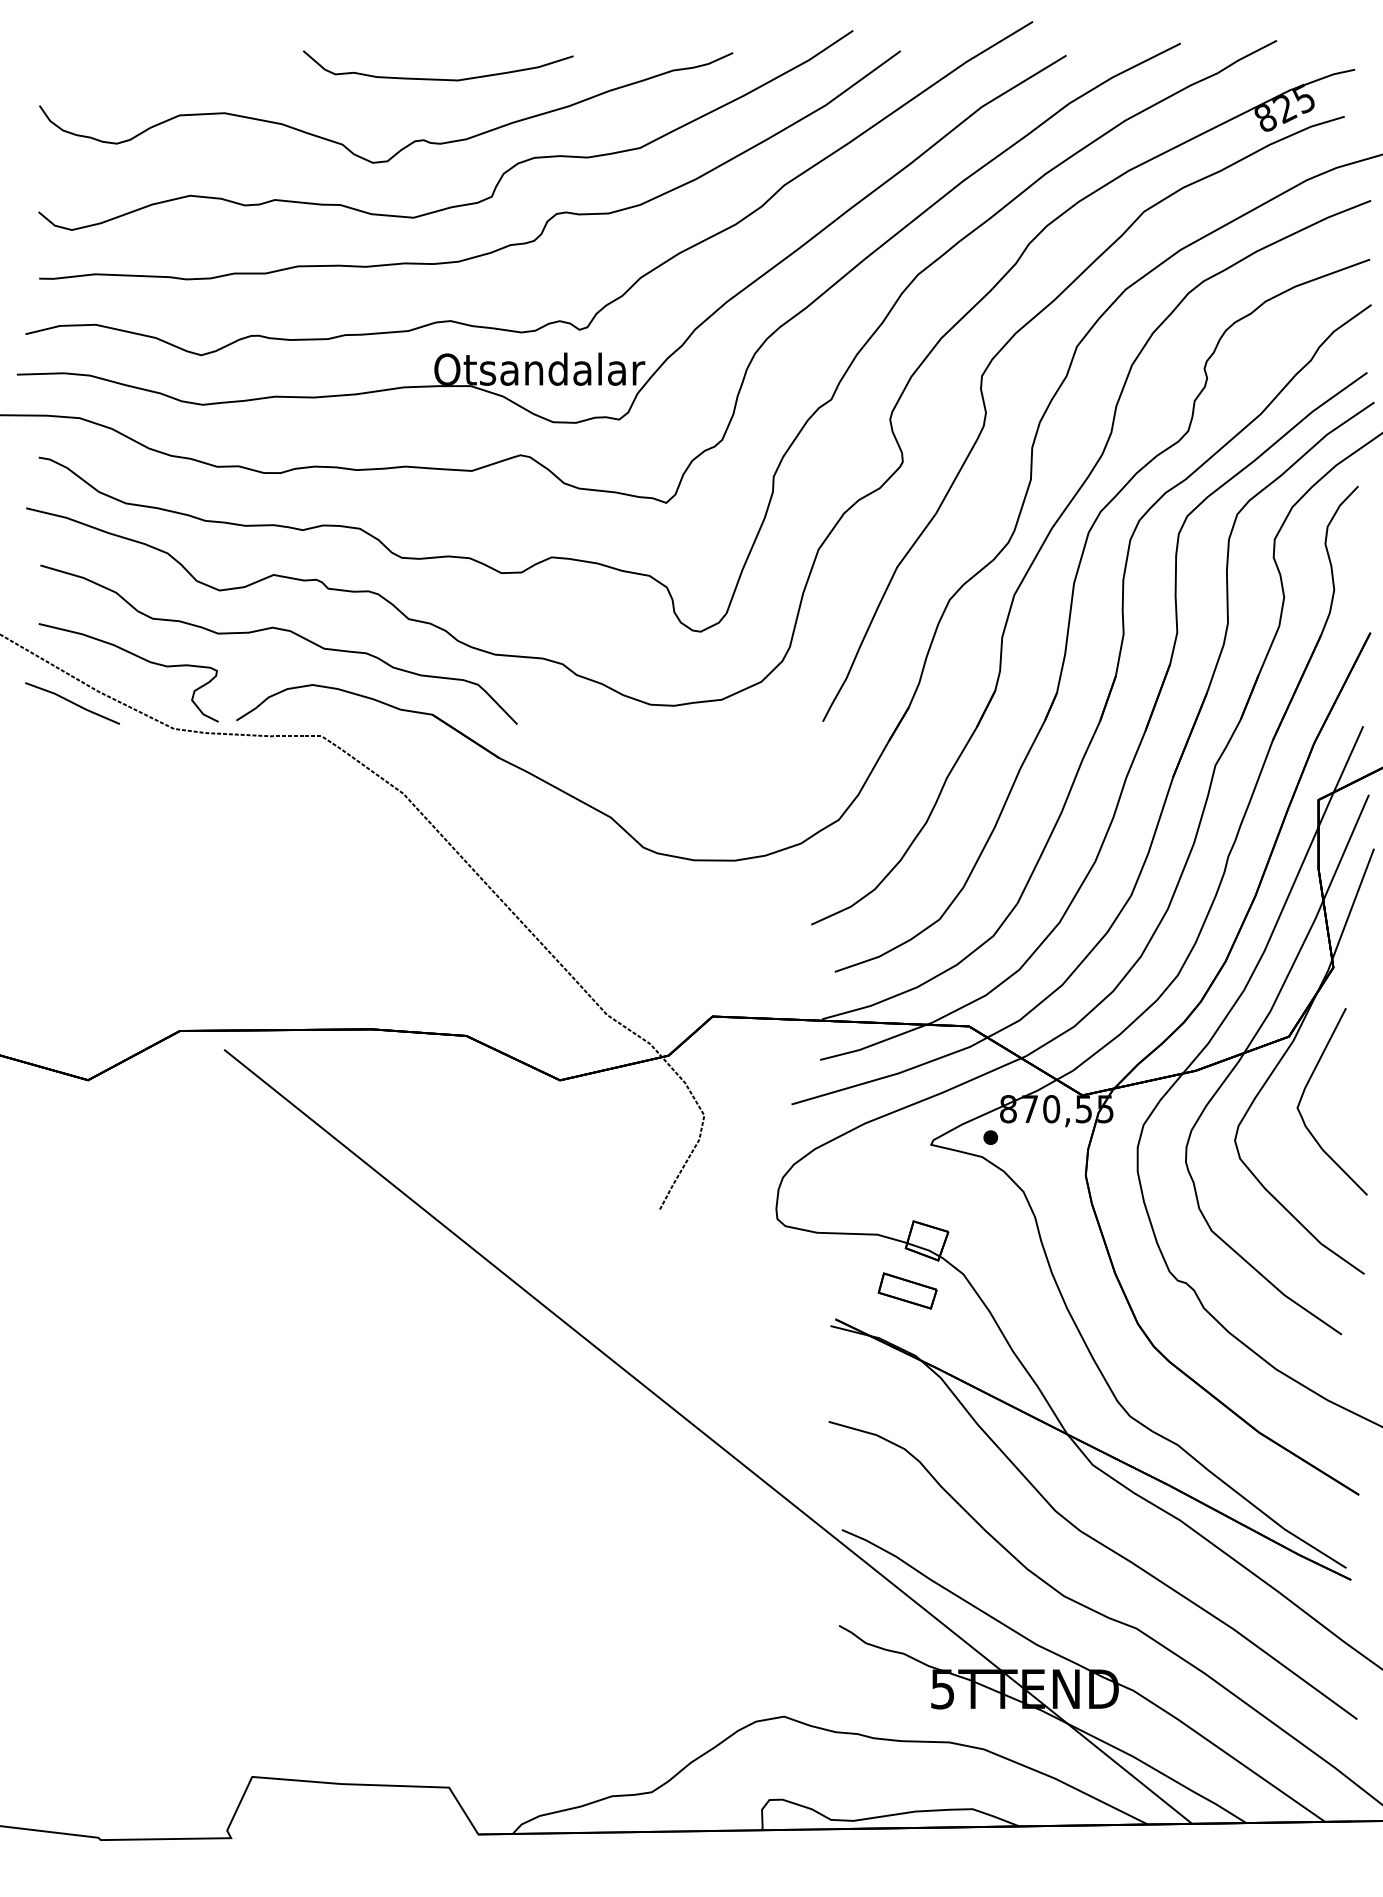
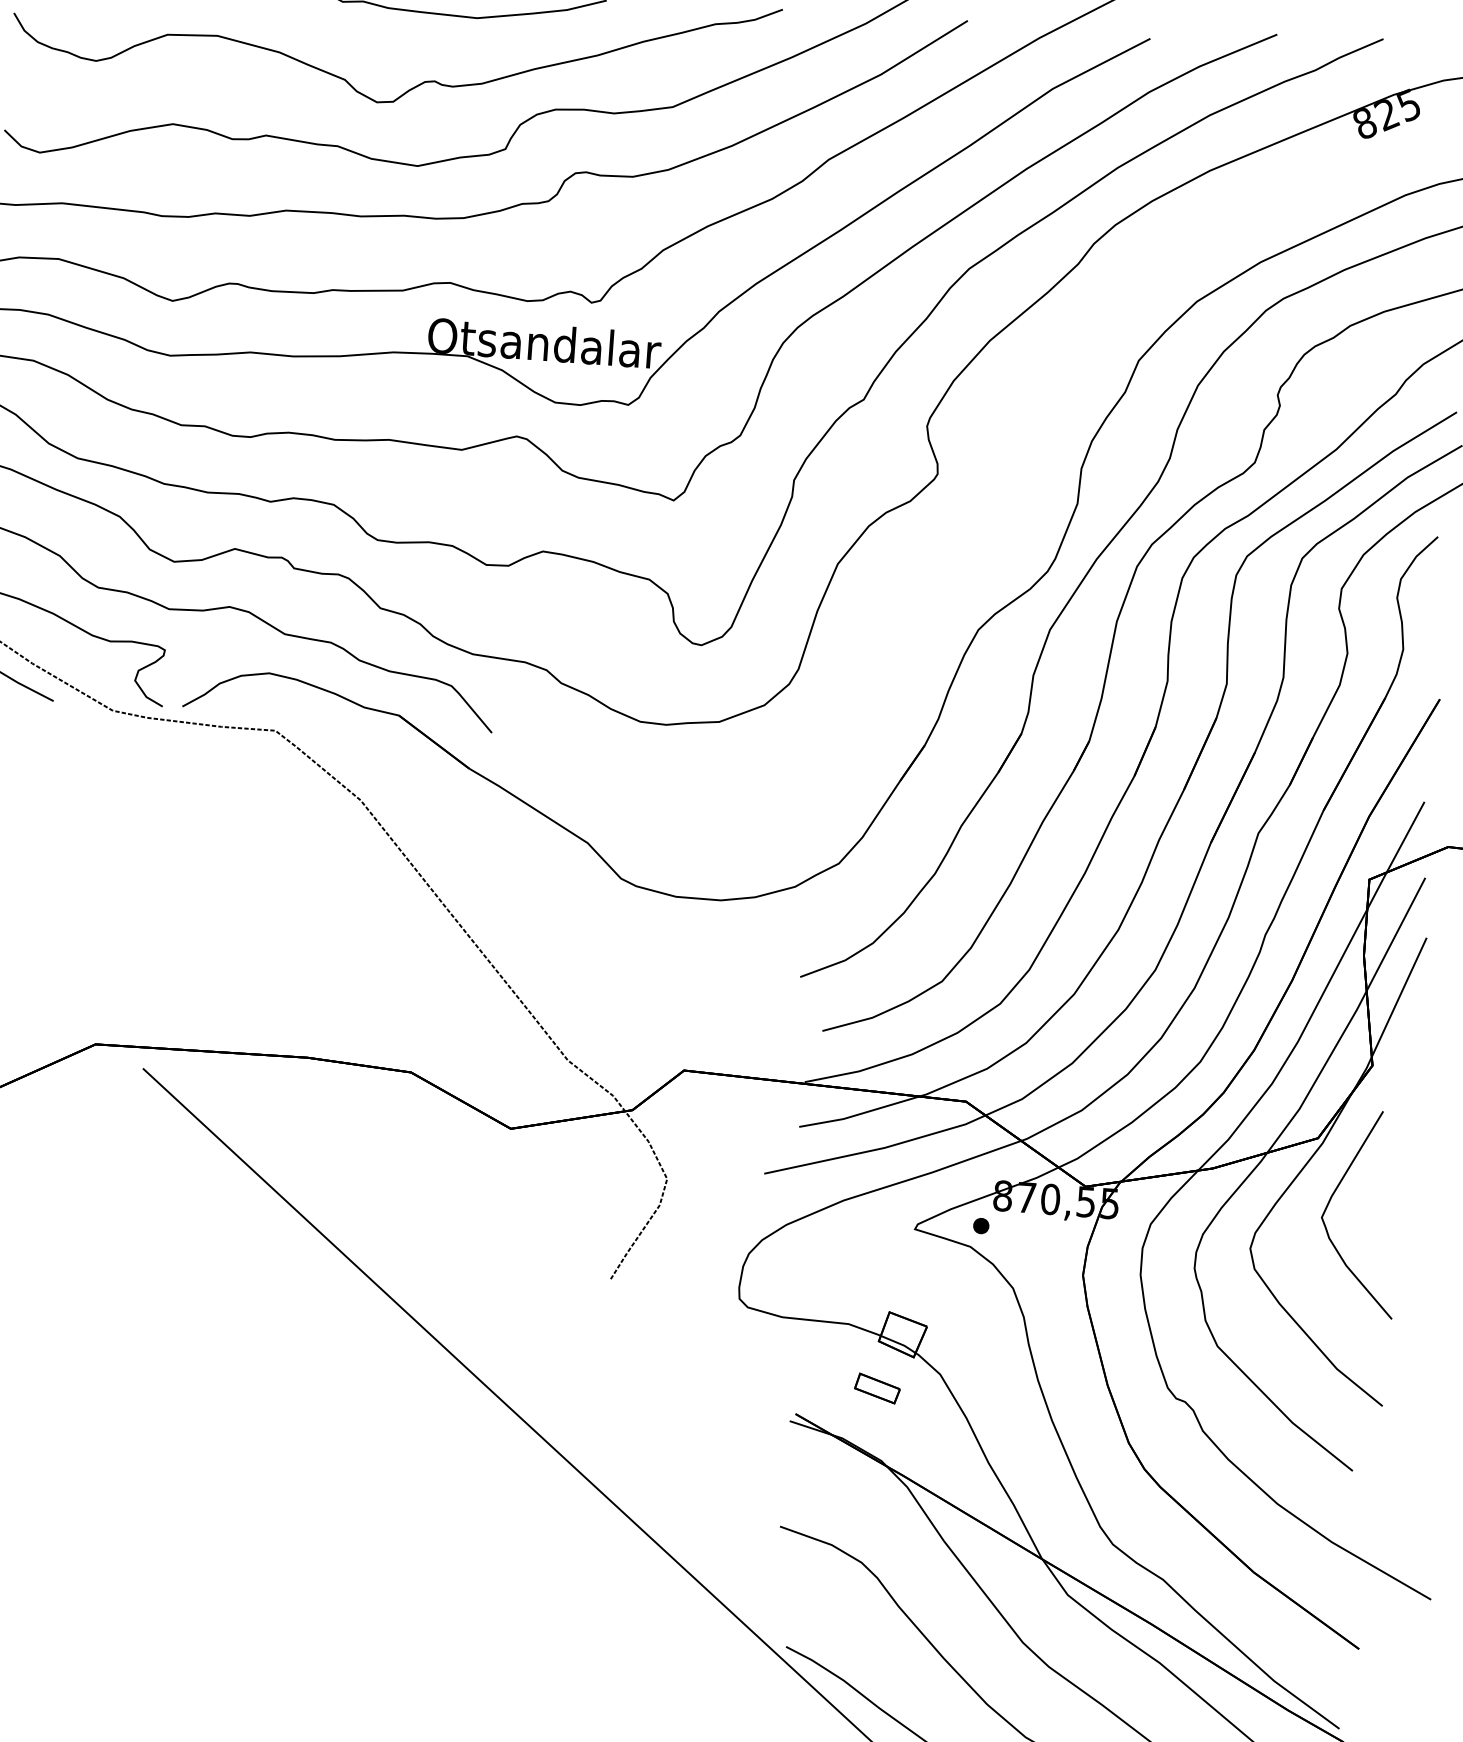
curve: (986, 417) -> (1033, 431), removed
part: (907, 1290) -> (877, 1388), size x0.7

